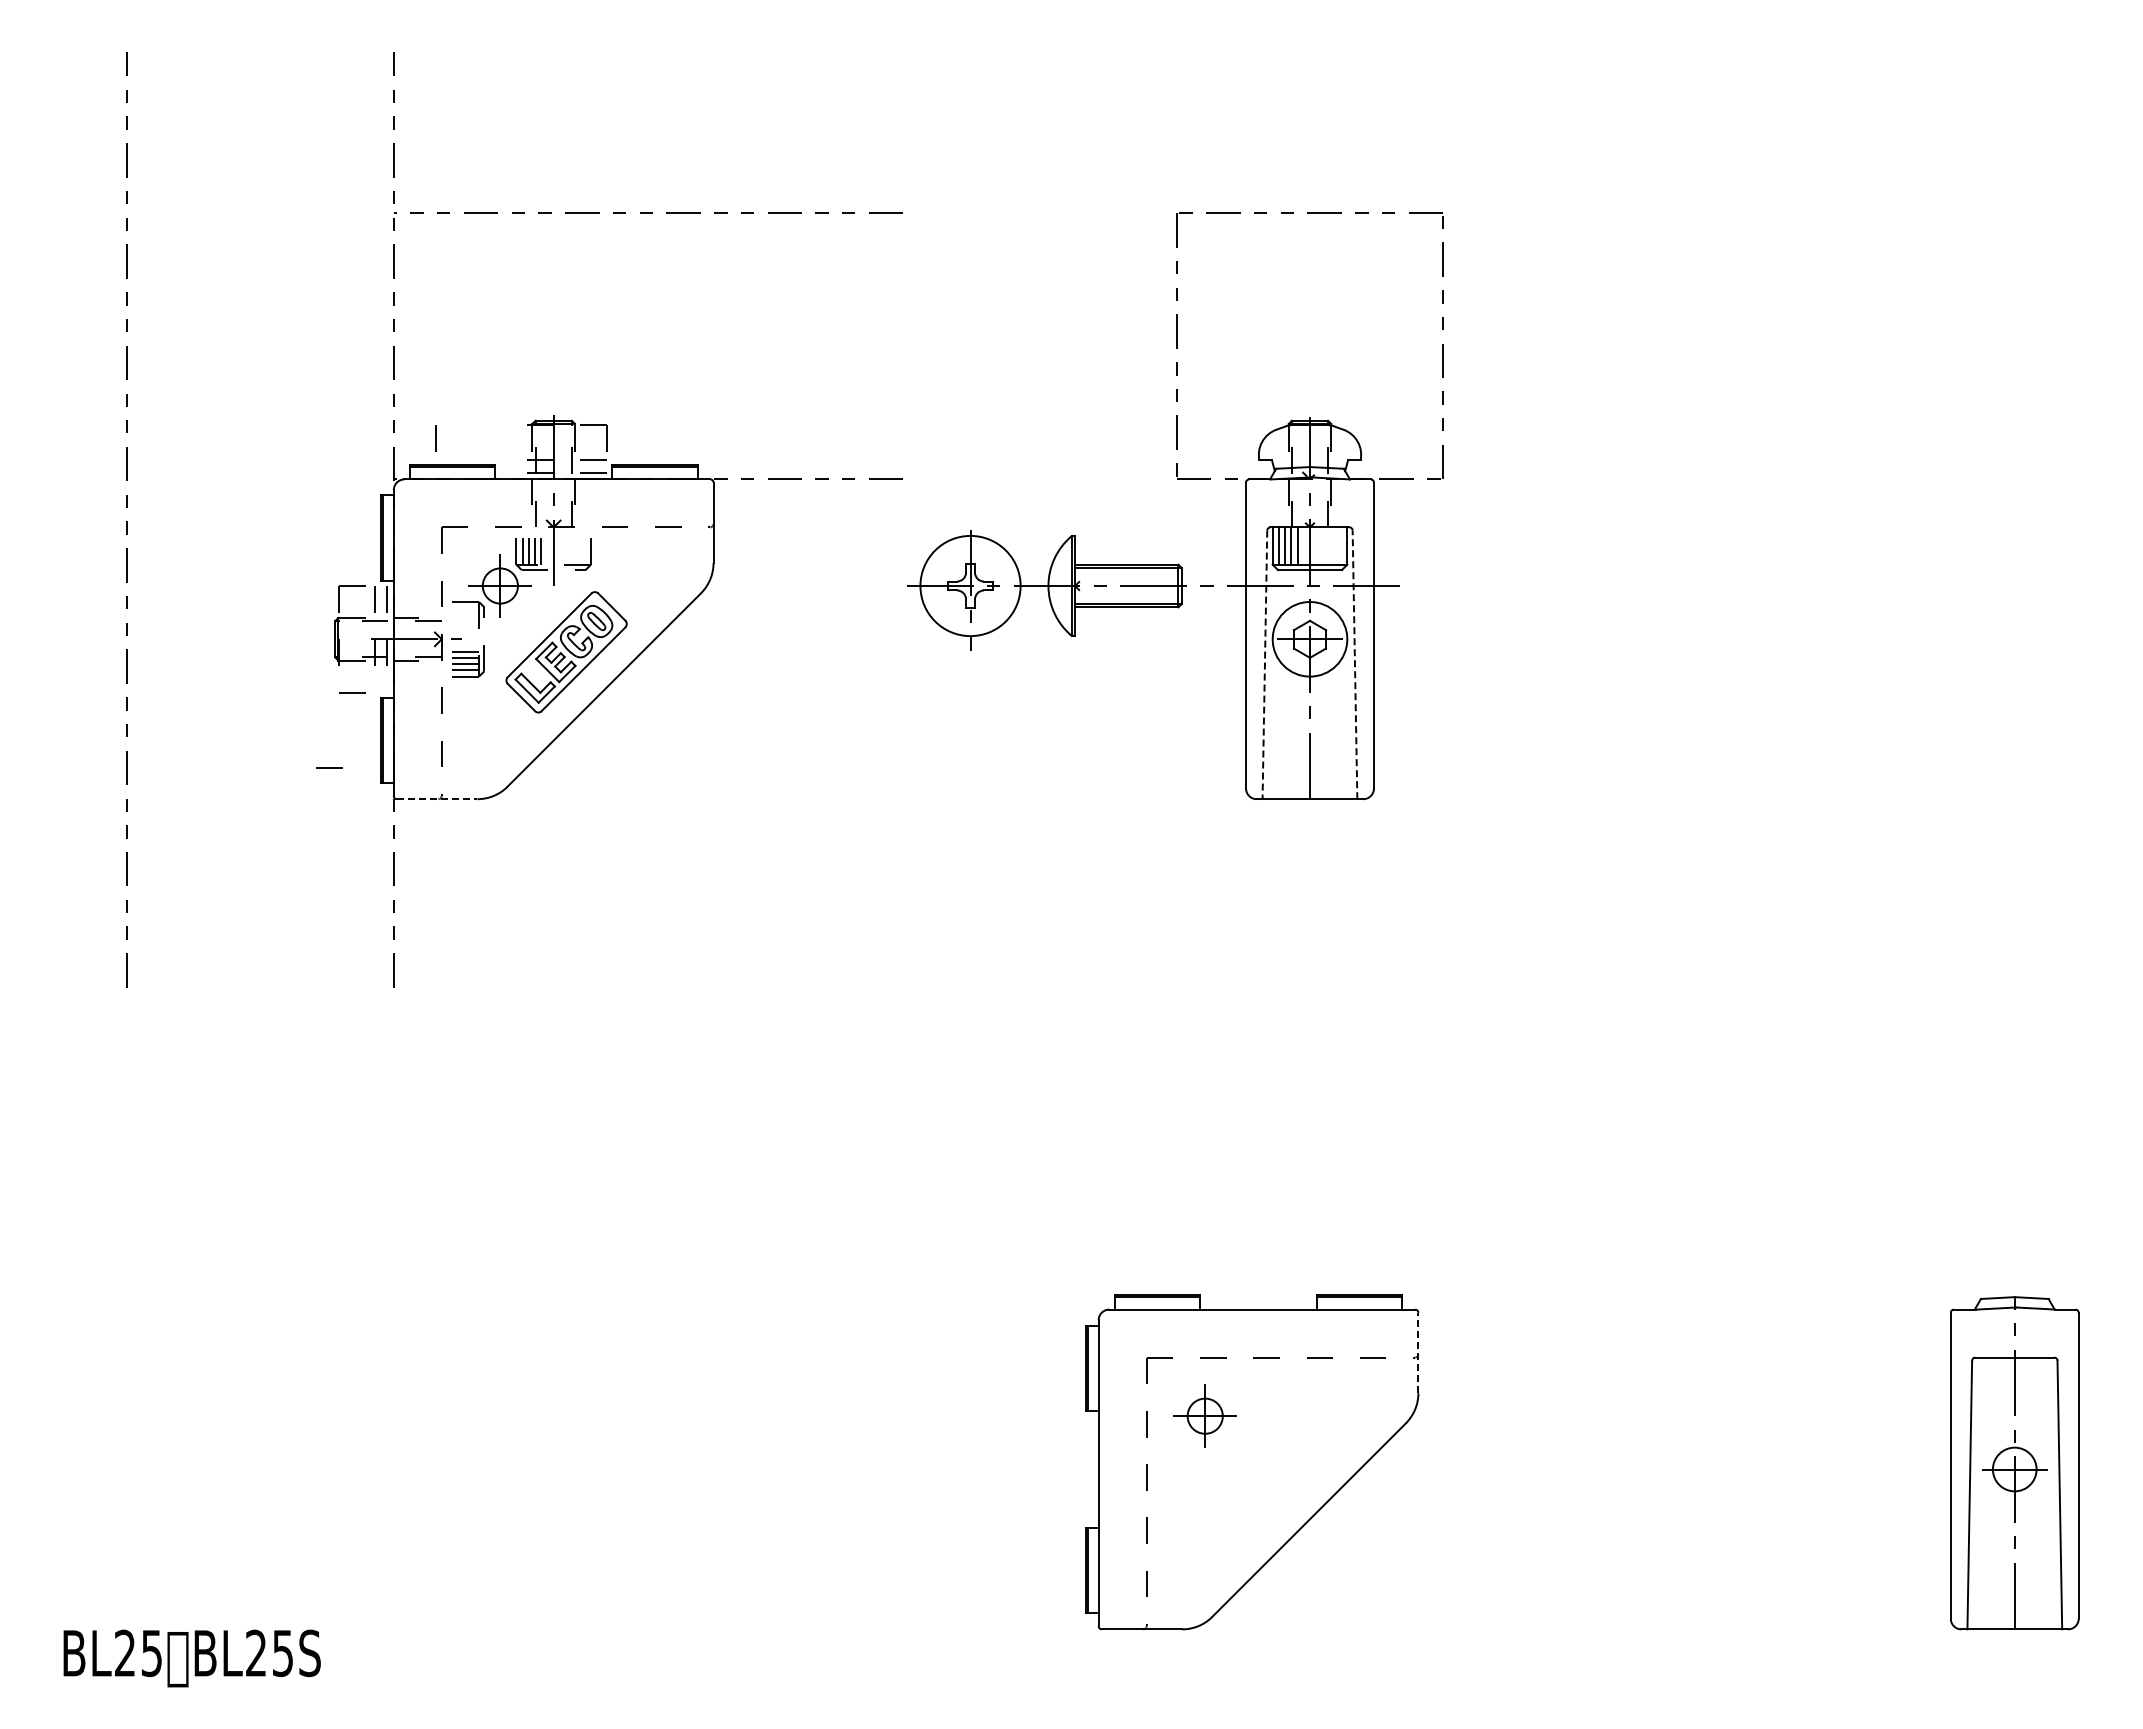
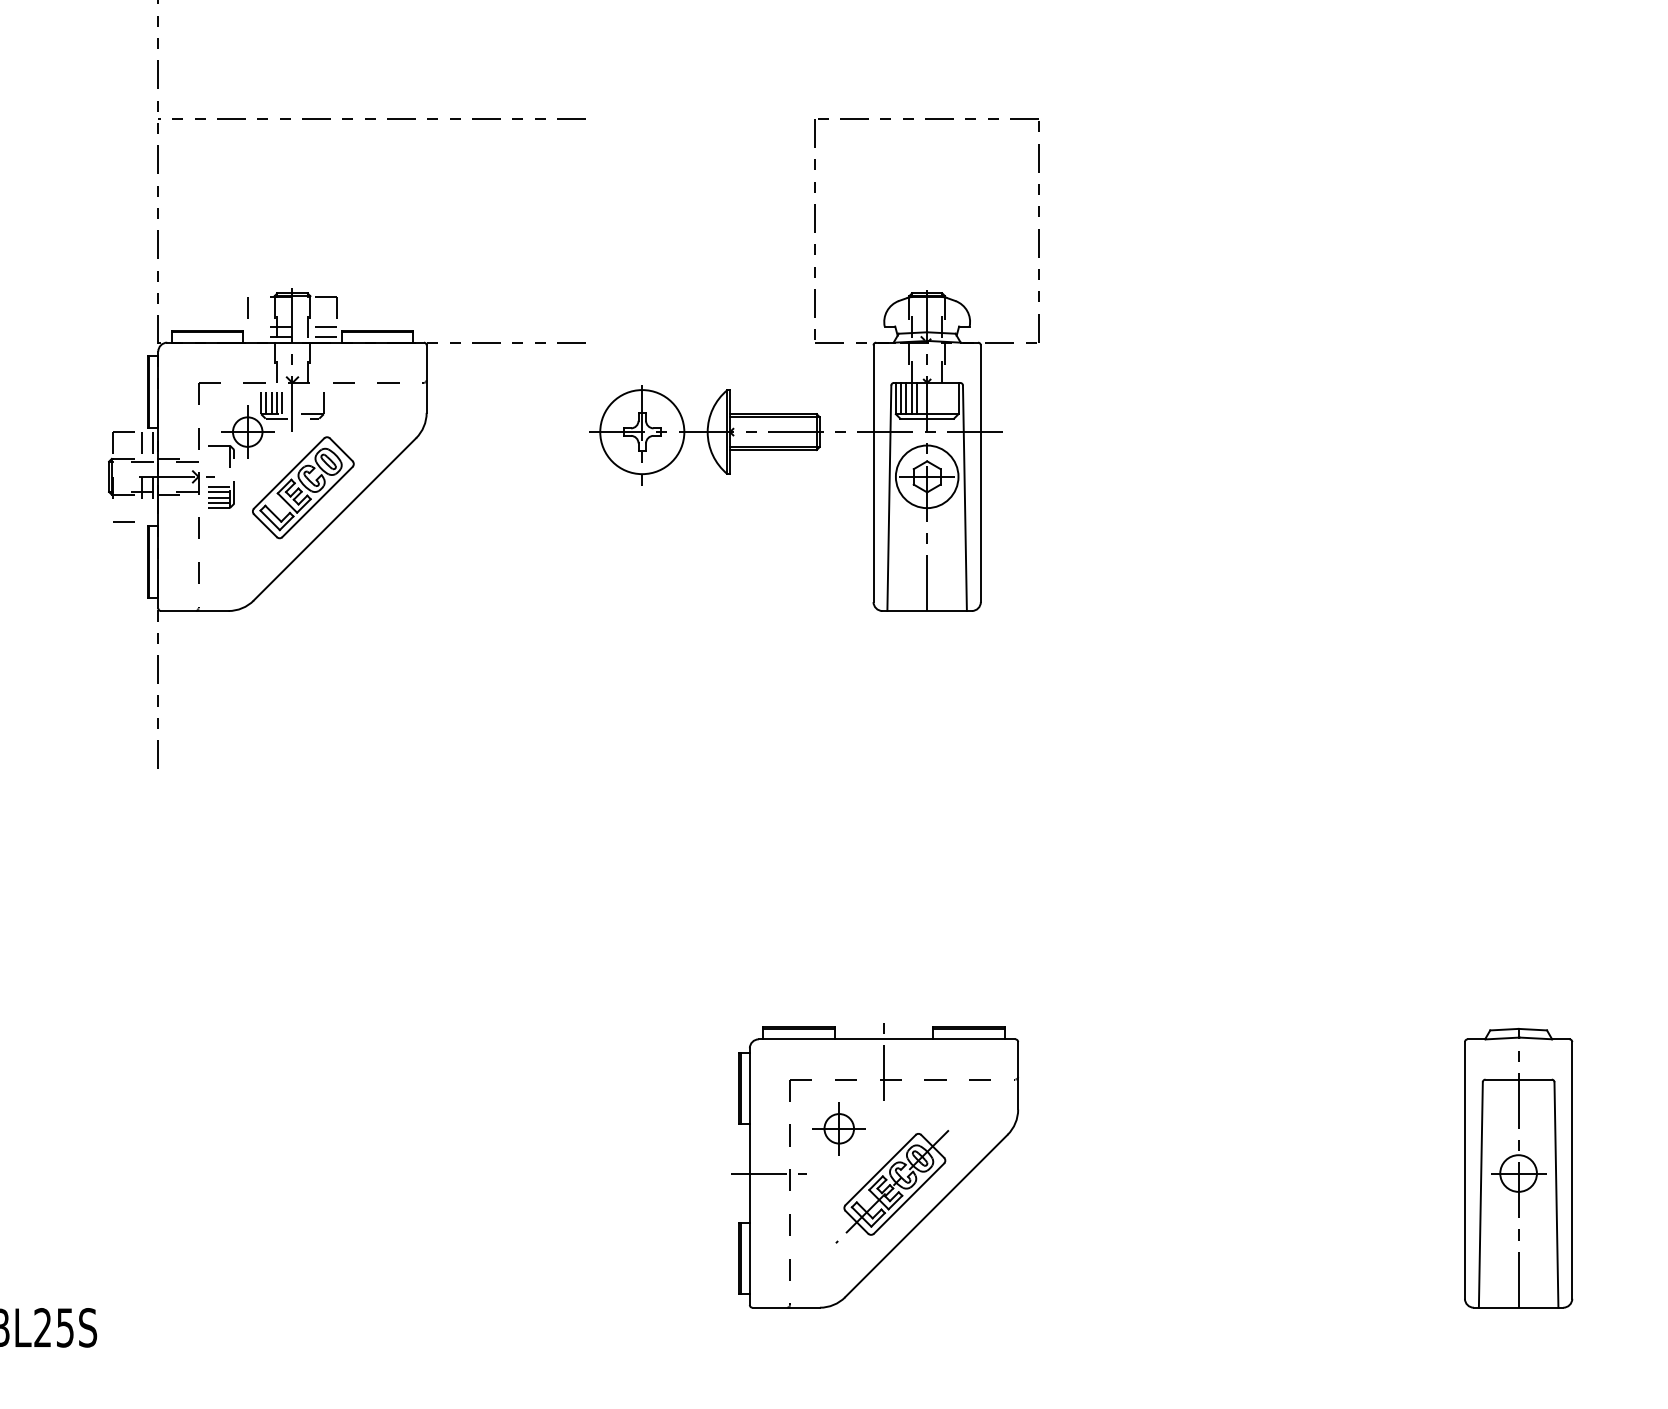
line: (435, 438) -> (247, 308), moved
line: (1354, 664) -> (964, 497), dashed -> solid
line: (1264, 665) -> (889, 498), dashed -> solid
line: (329, 767) -> (104, 584), removed
line: (437, 799) -> (194, 611), dashed -> solid
line: (1258, 1335) -> (883, 1061), added
line: (1418, 1352) -> (1018, 1075), dashed -> solid
line: (1120, 1469) -> (768, 1173), added
part: (1268, 1484) -> (892, 1186), added

